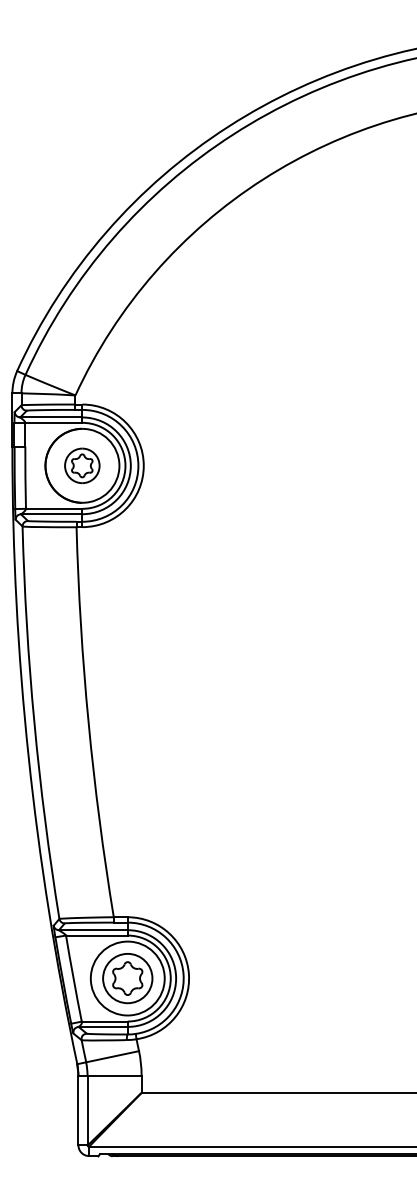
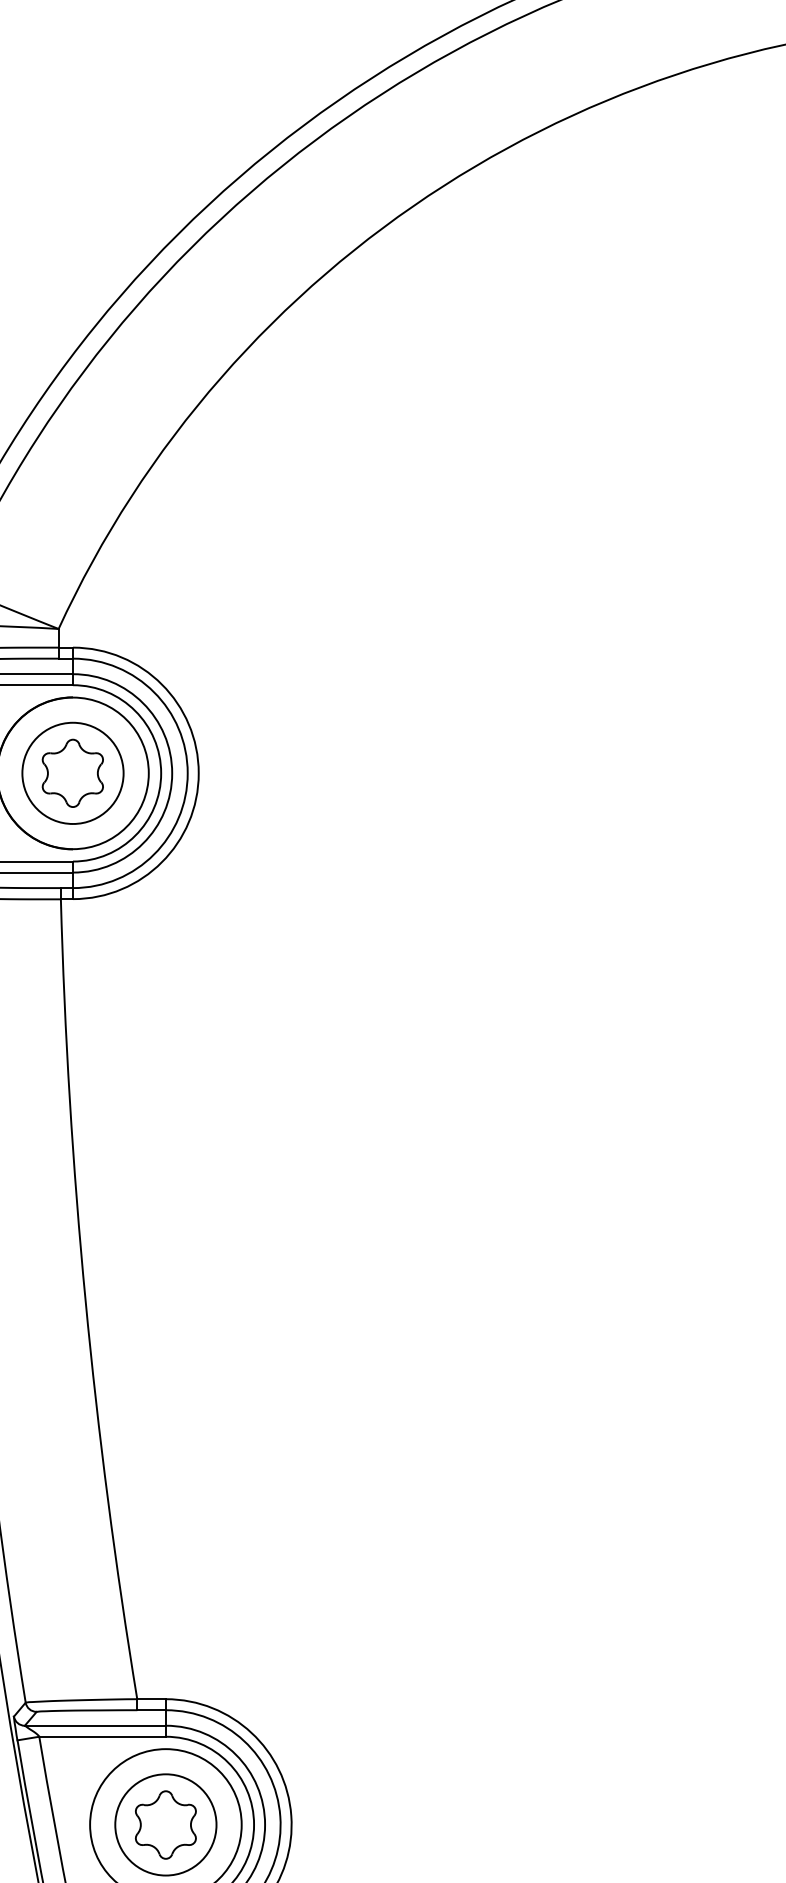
part: (81, 465) -> (70, 772), size x1.43

